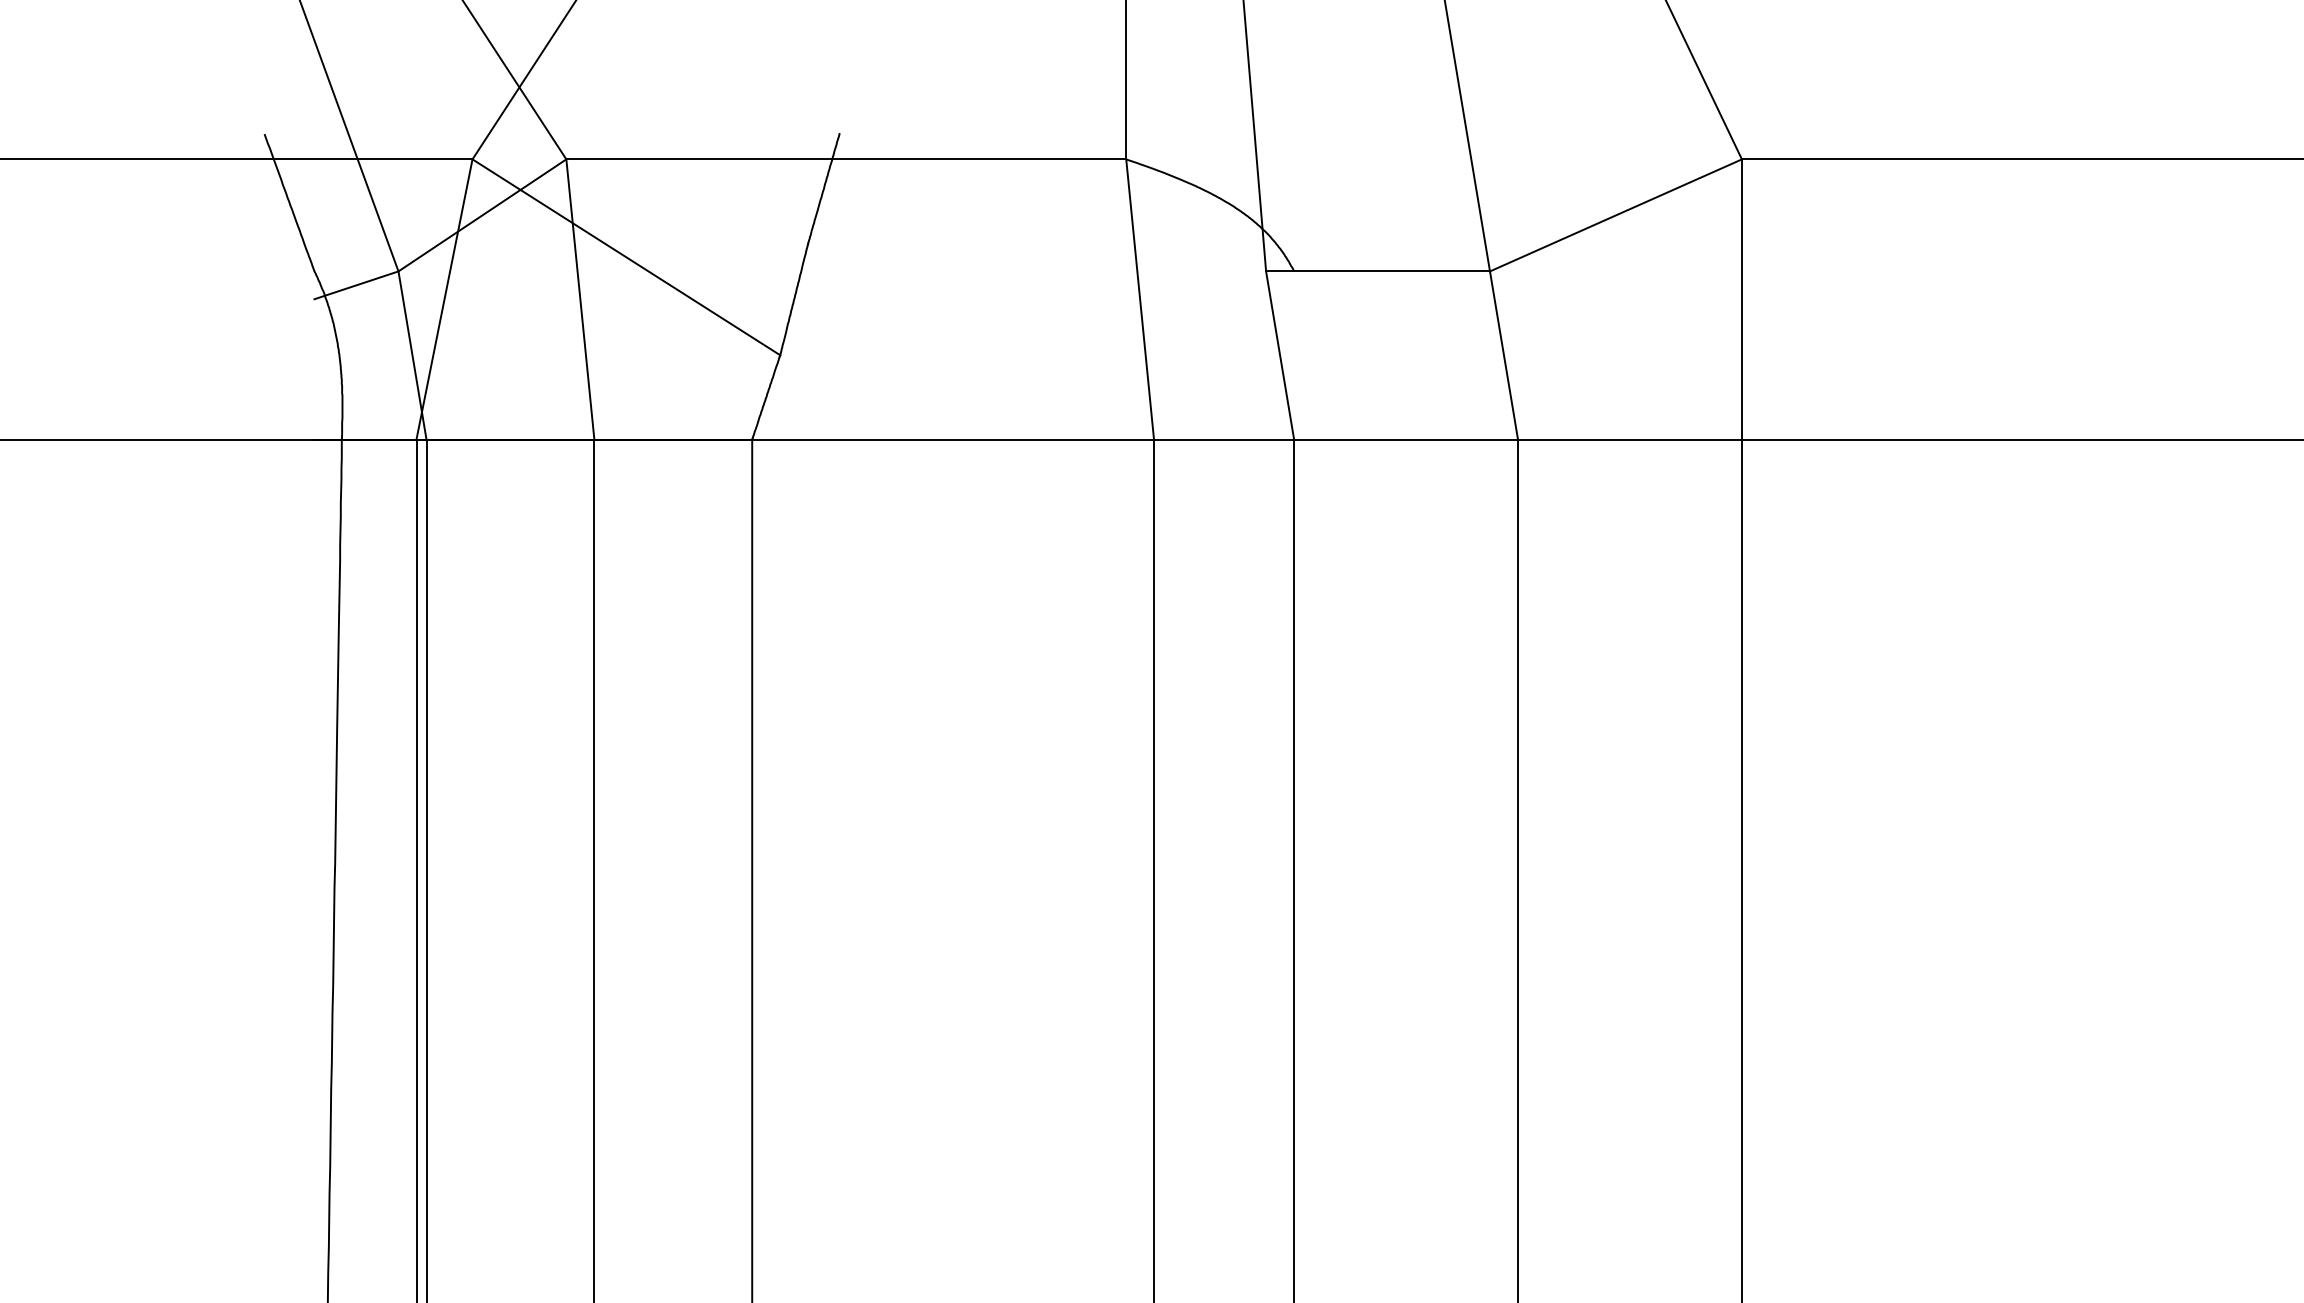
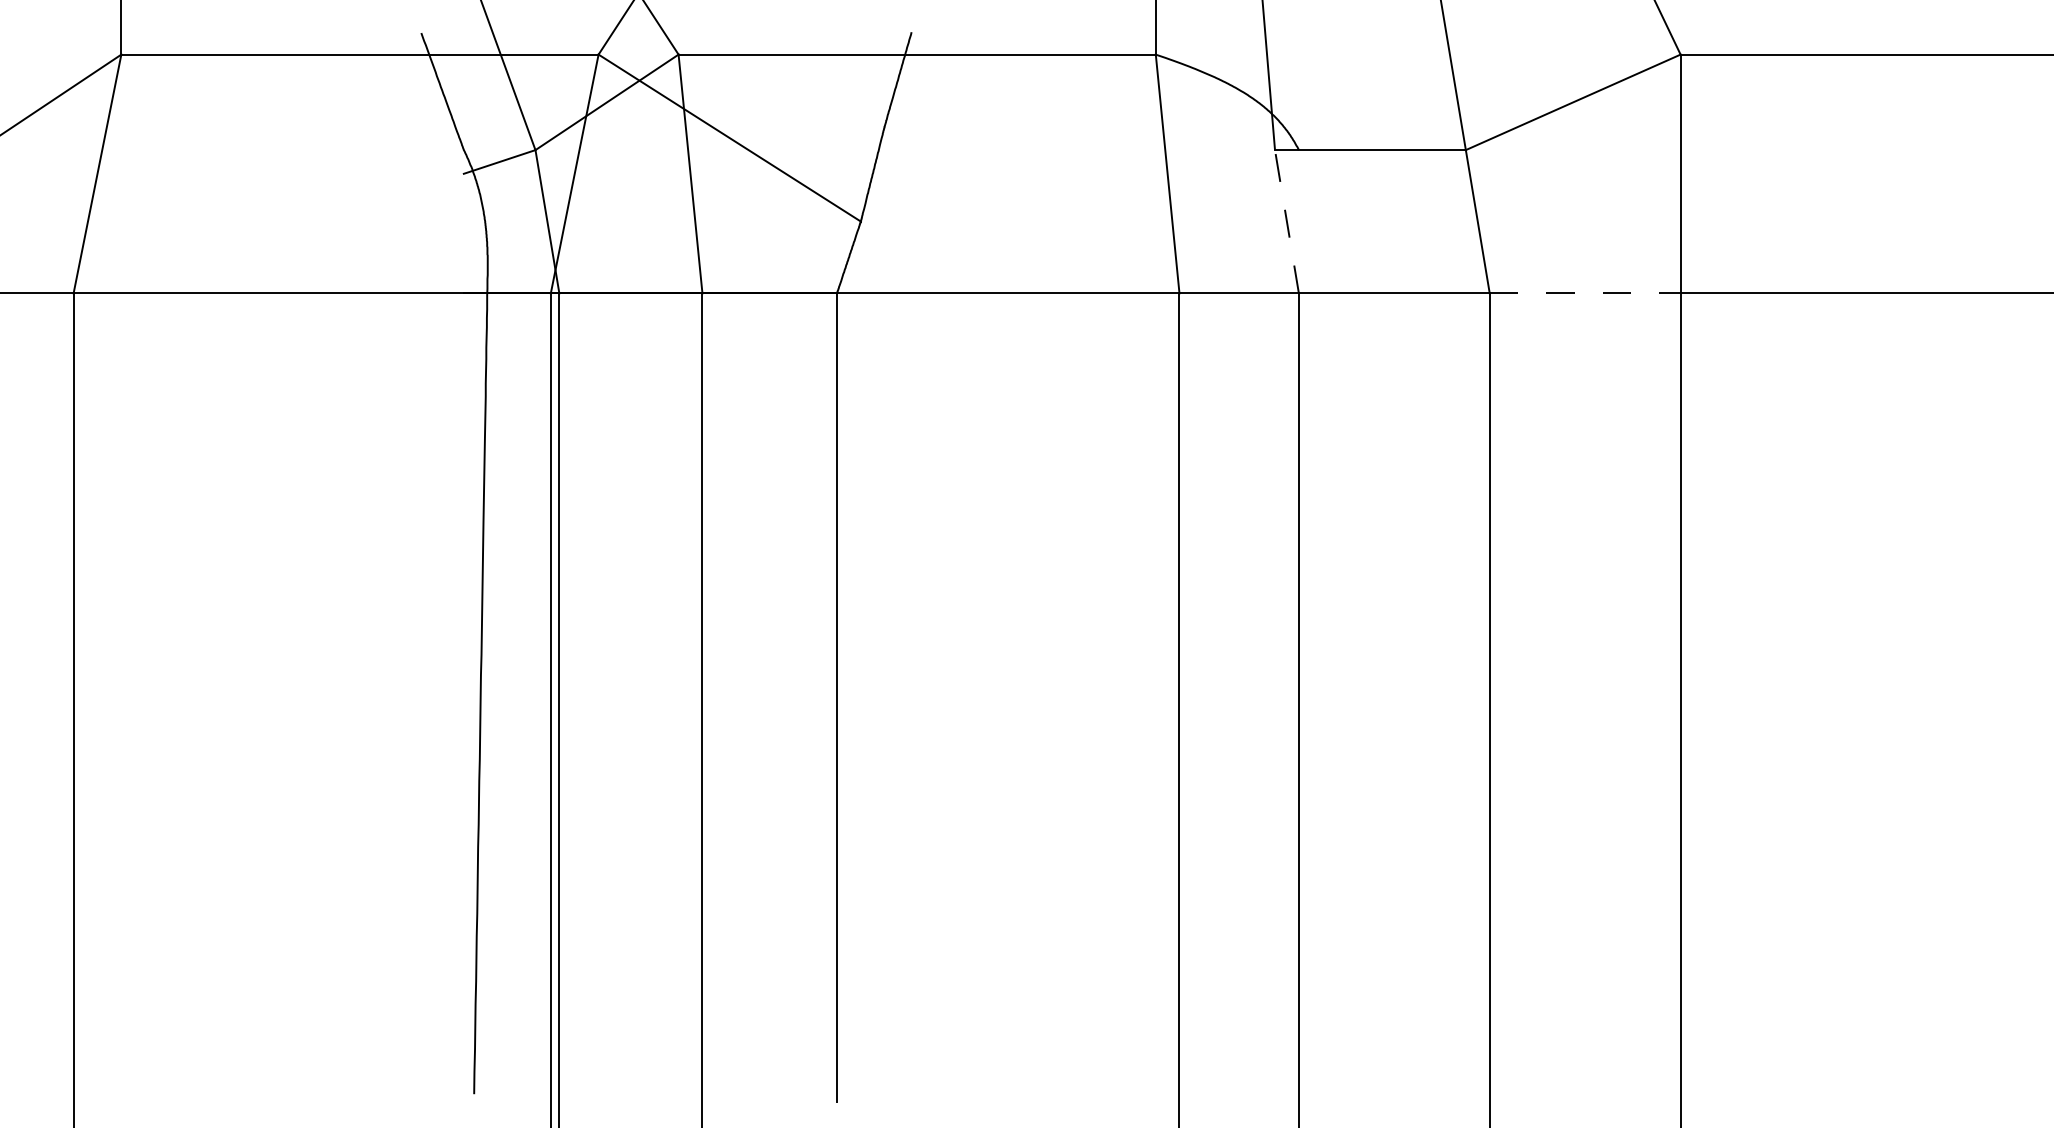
line: (1279, 355) -> (1286, 221), solid -> dashed
line: (1630, 439) -> (1585, 293), solid -> dashed

